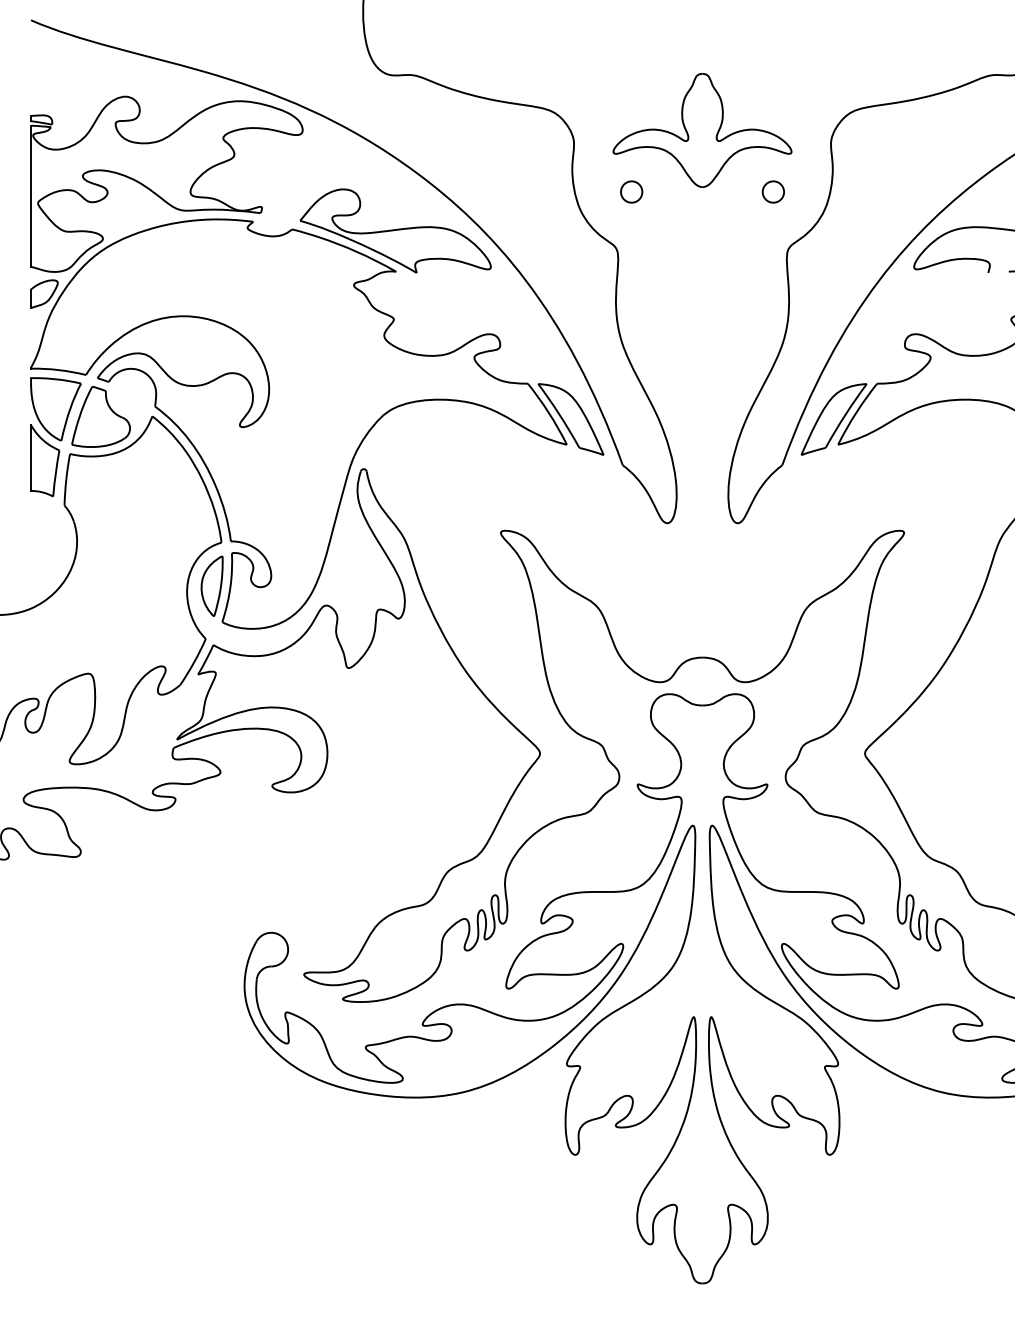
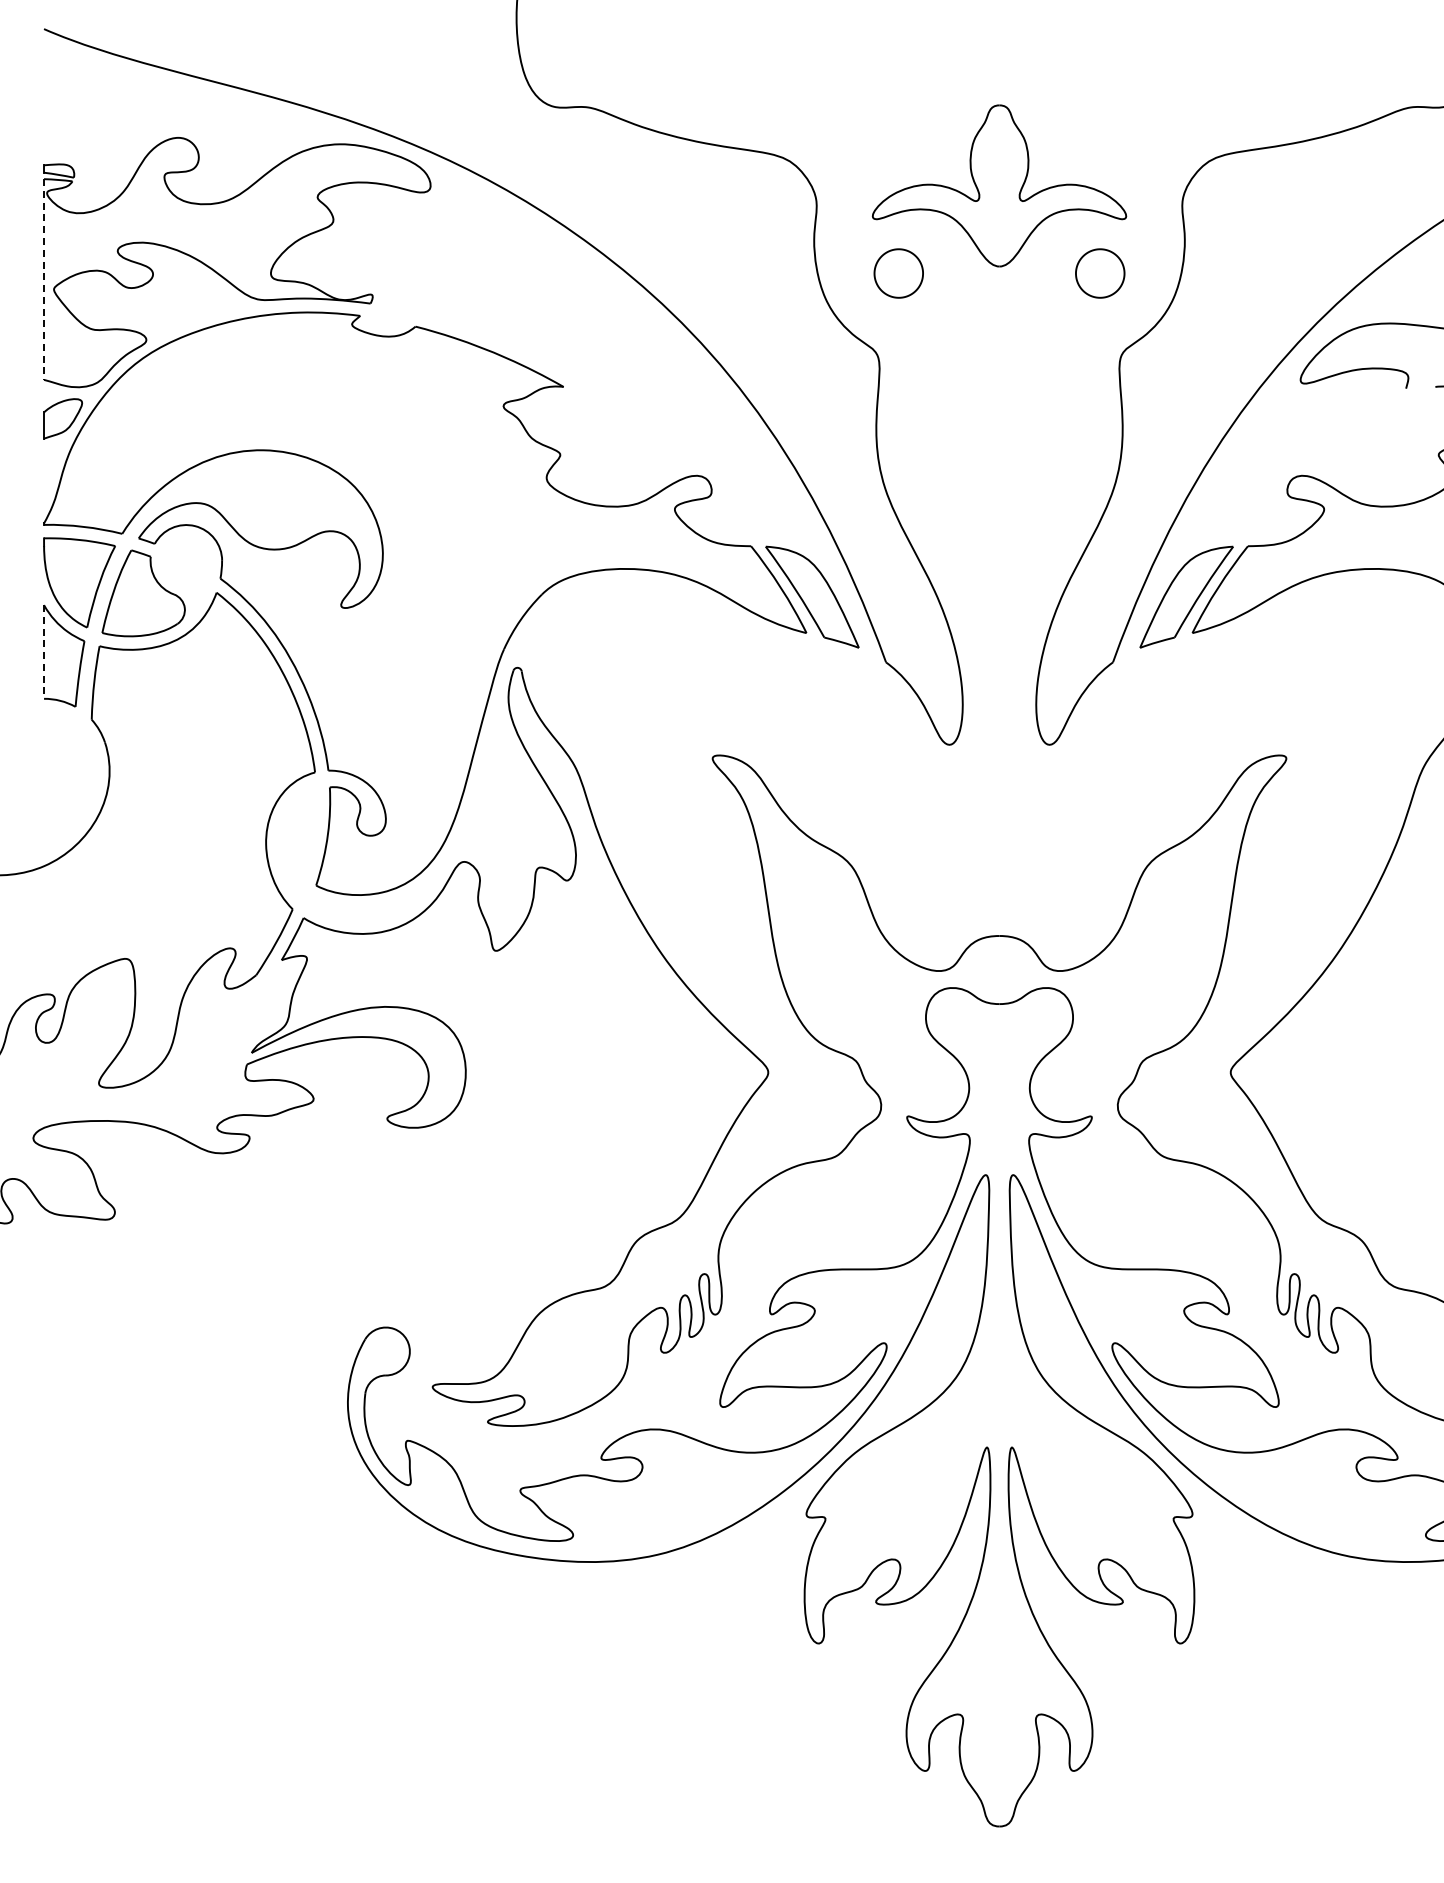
part: (631, 192) -> (898, 273), size x1.6
part: (773, 192) -> (1100, 273), size x1.6
line: (31, 196) -> (44, 280), solid -> dashed
part: (395, 230) -> (562, 328), removed
line: (31, 457) -> (44, 651), solid -> dashed
part: (211, 586) -> (301, 834), removed

